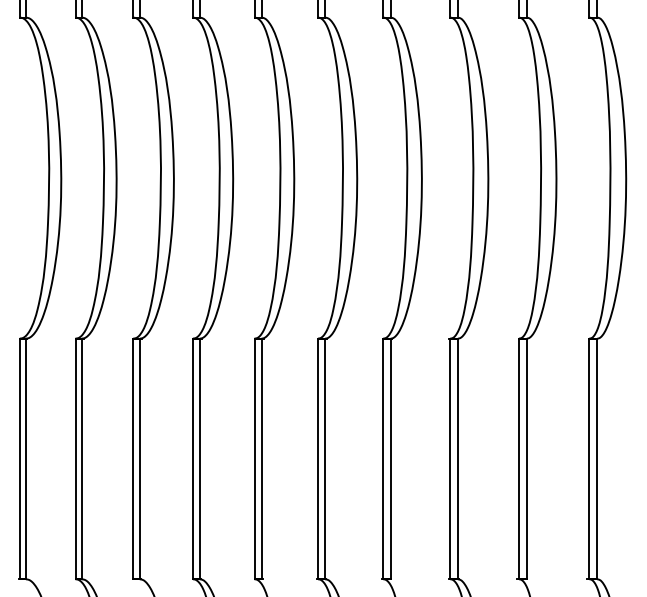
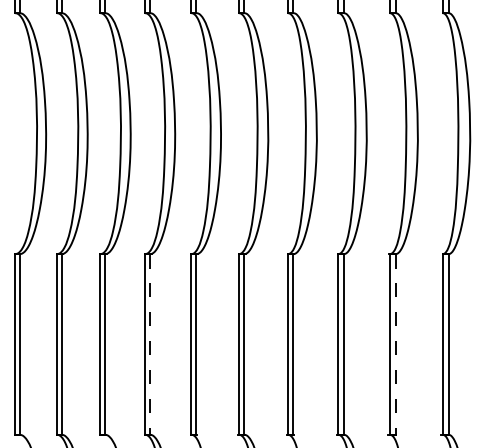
line: (199, 459) -> (149, 344), solid -> dashed
line: (526, 459) -> (395, 344), solid -> dashed

